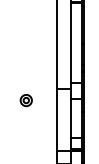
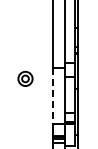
part: (26, 100) -> (25, 78), size x1.4
line: (57, 120) -> (53, 96), solid -> dashed

